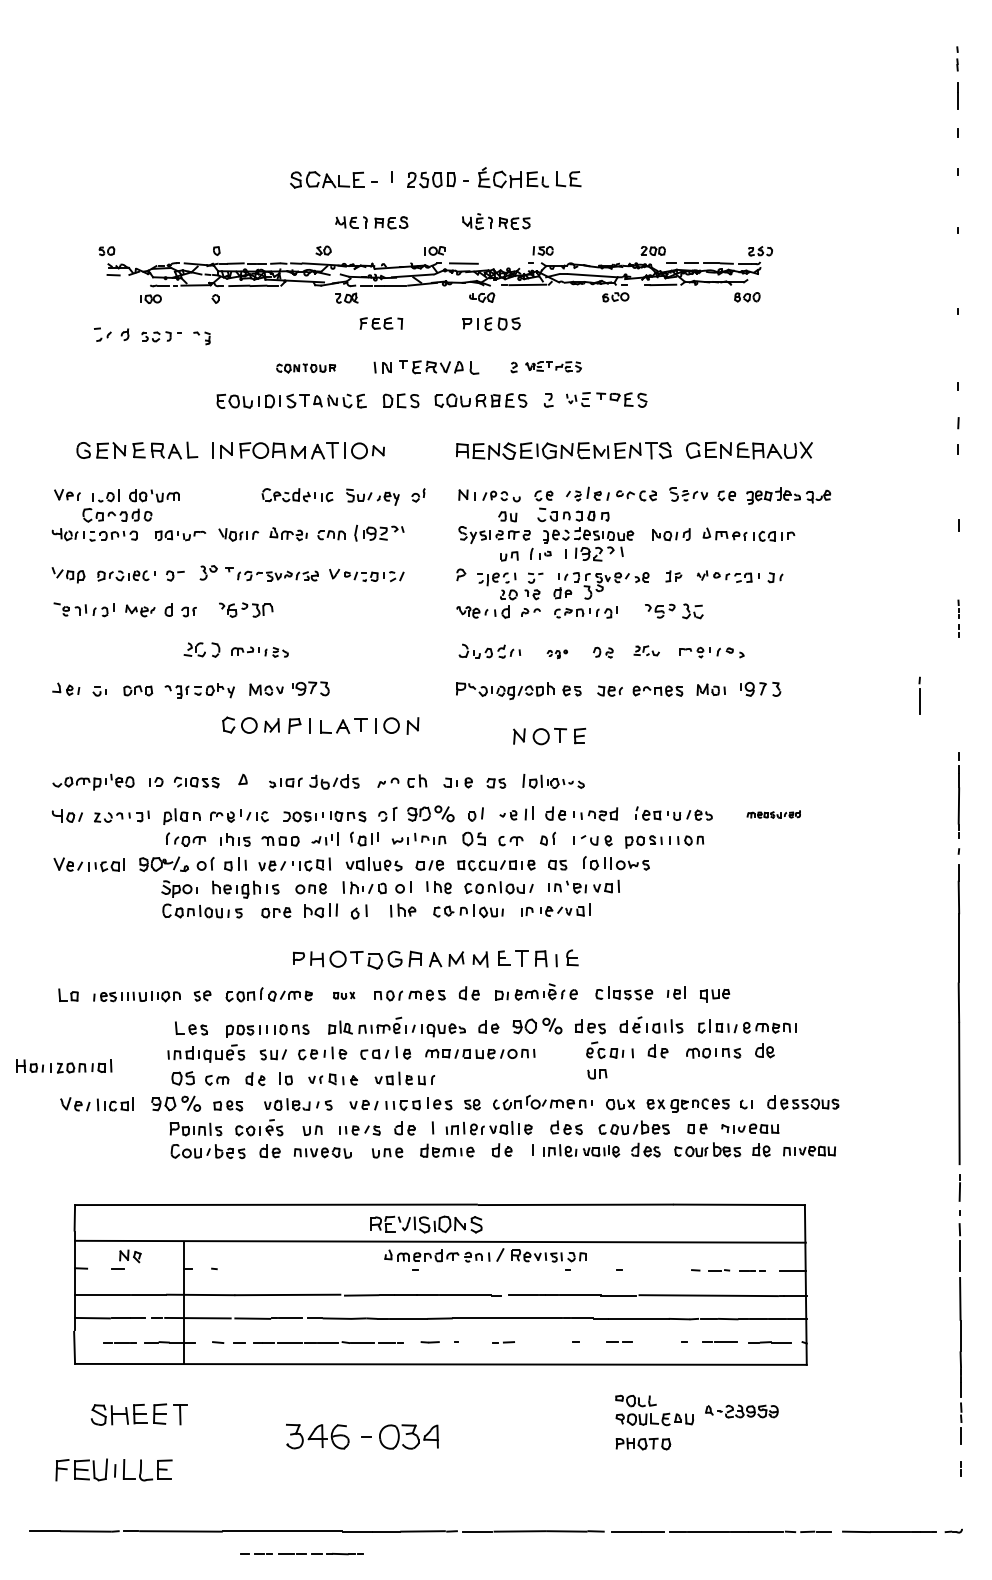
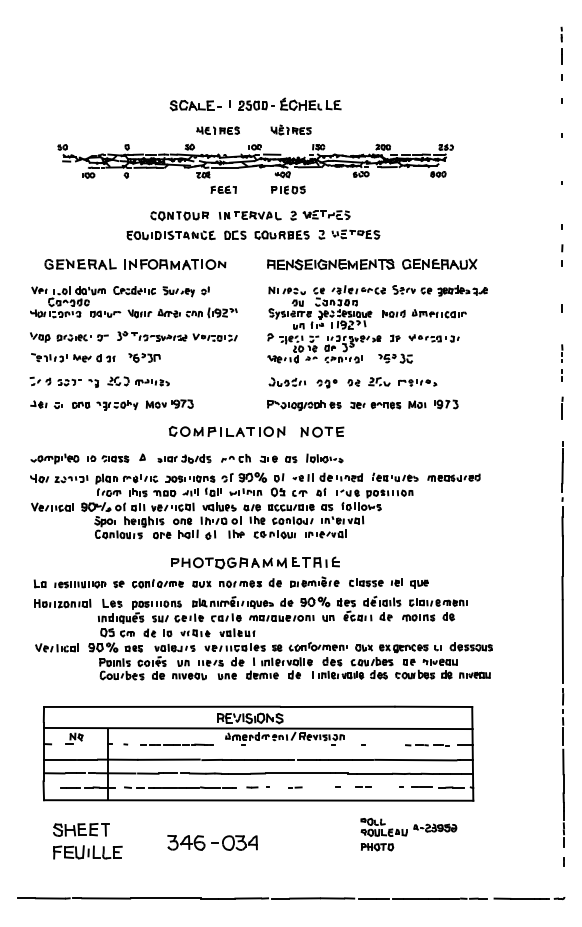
part: (150, 334) -> (63, 381), moved
part: (546, 367) -> (320, 215), size x1.43
part: (305, 368) -> (179, 216), size x1.67
part: (343, 496) -> (161, 291), moved
part: (958, 617) -> (562, 362), size x1.67
part: (646, 650) -> (379, 381), size x1.43
part: (556, 653) -> (326, 383), size x1.67
line: (919, 694) -> (562, 407), moved
part: (319, 725) -> (226, 431), moved
part: (772, 813) -> (453, 477), size x1.67
part: (343, 994) -> (201, 583), size x1.43
part: (63, 1066) -> (62, 603), moved
part: (597, 1074) -> (328, 618), moved
part: (113, 1470) -> (87, 852), moved
line: (300, 1553) -> (176, 744), moved

